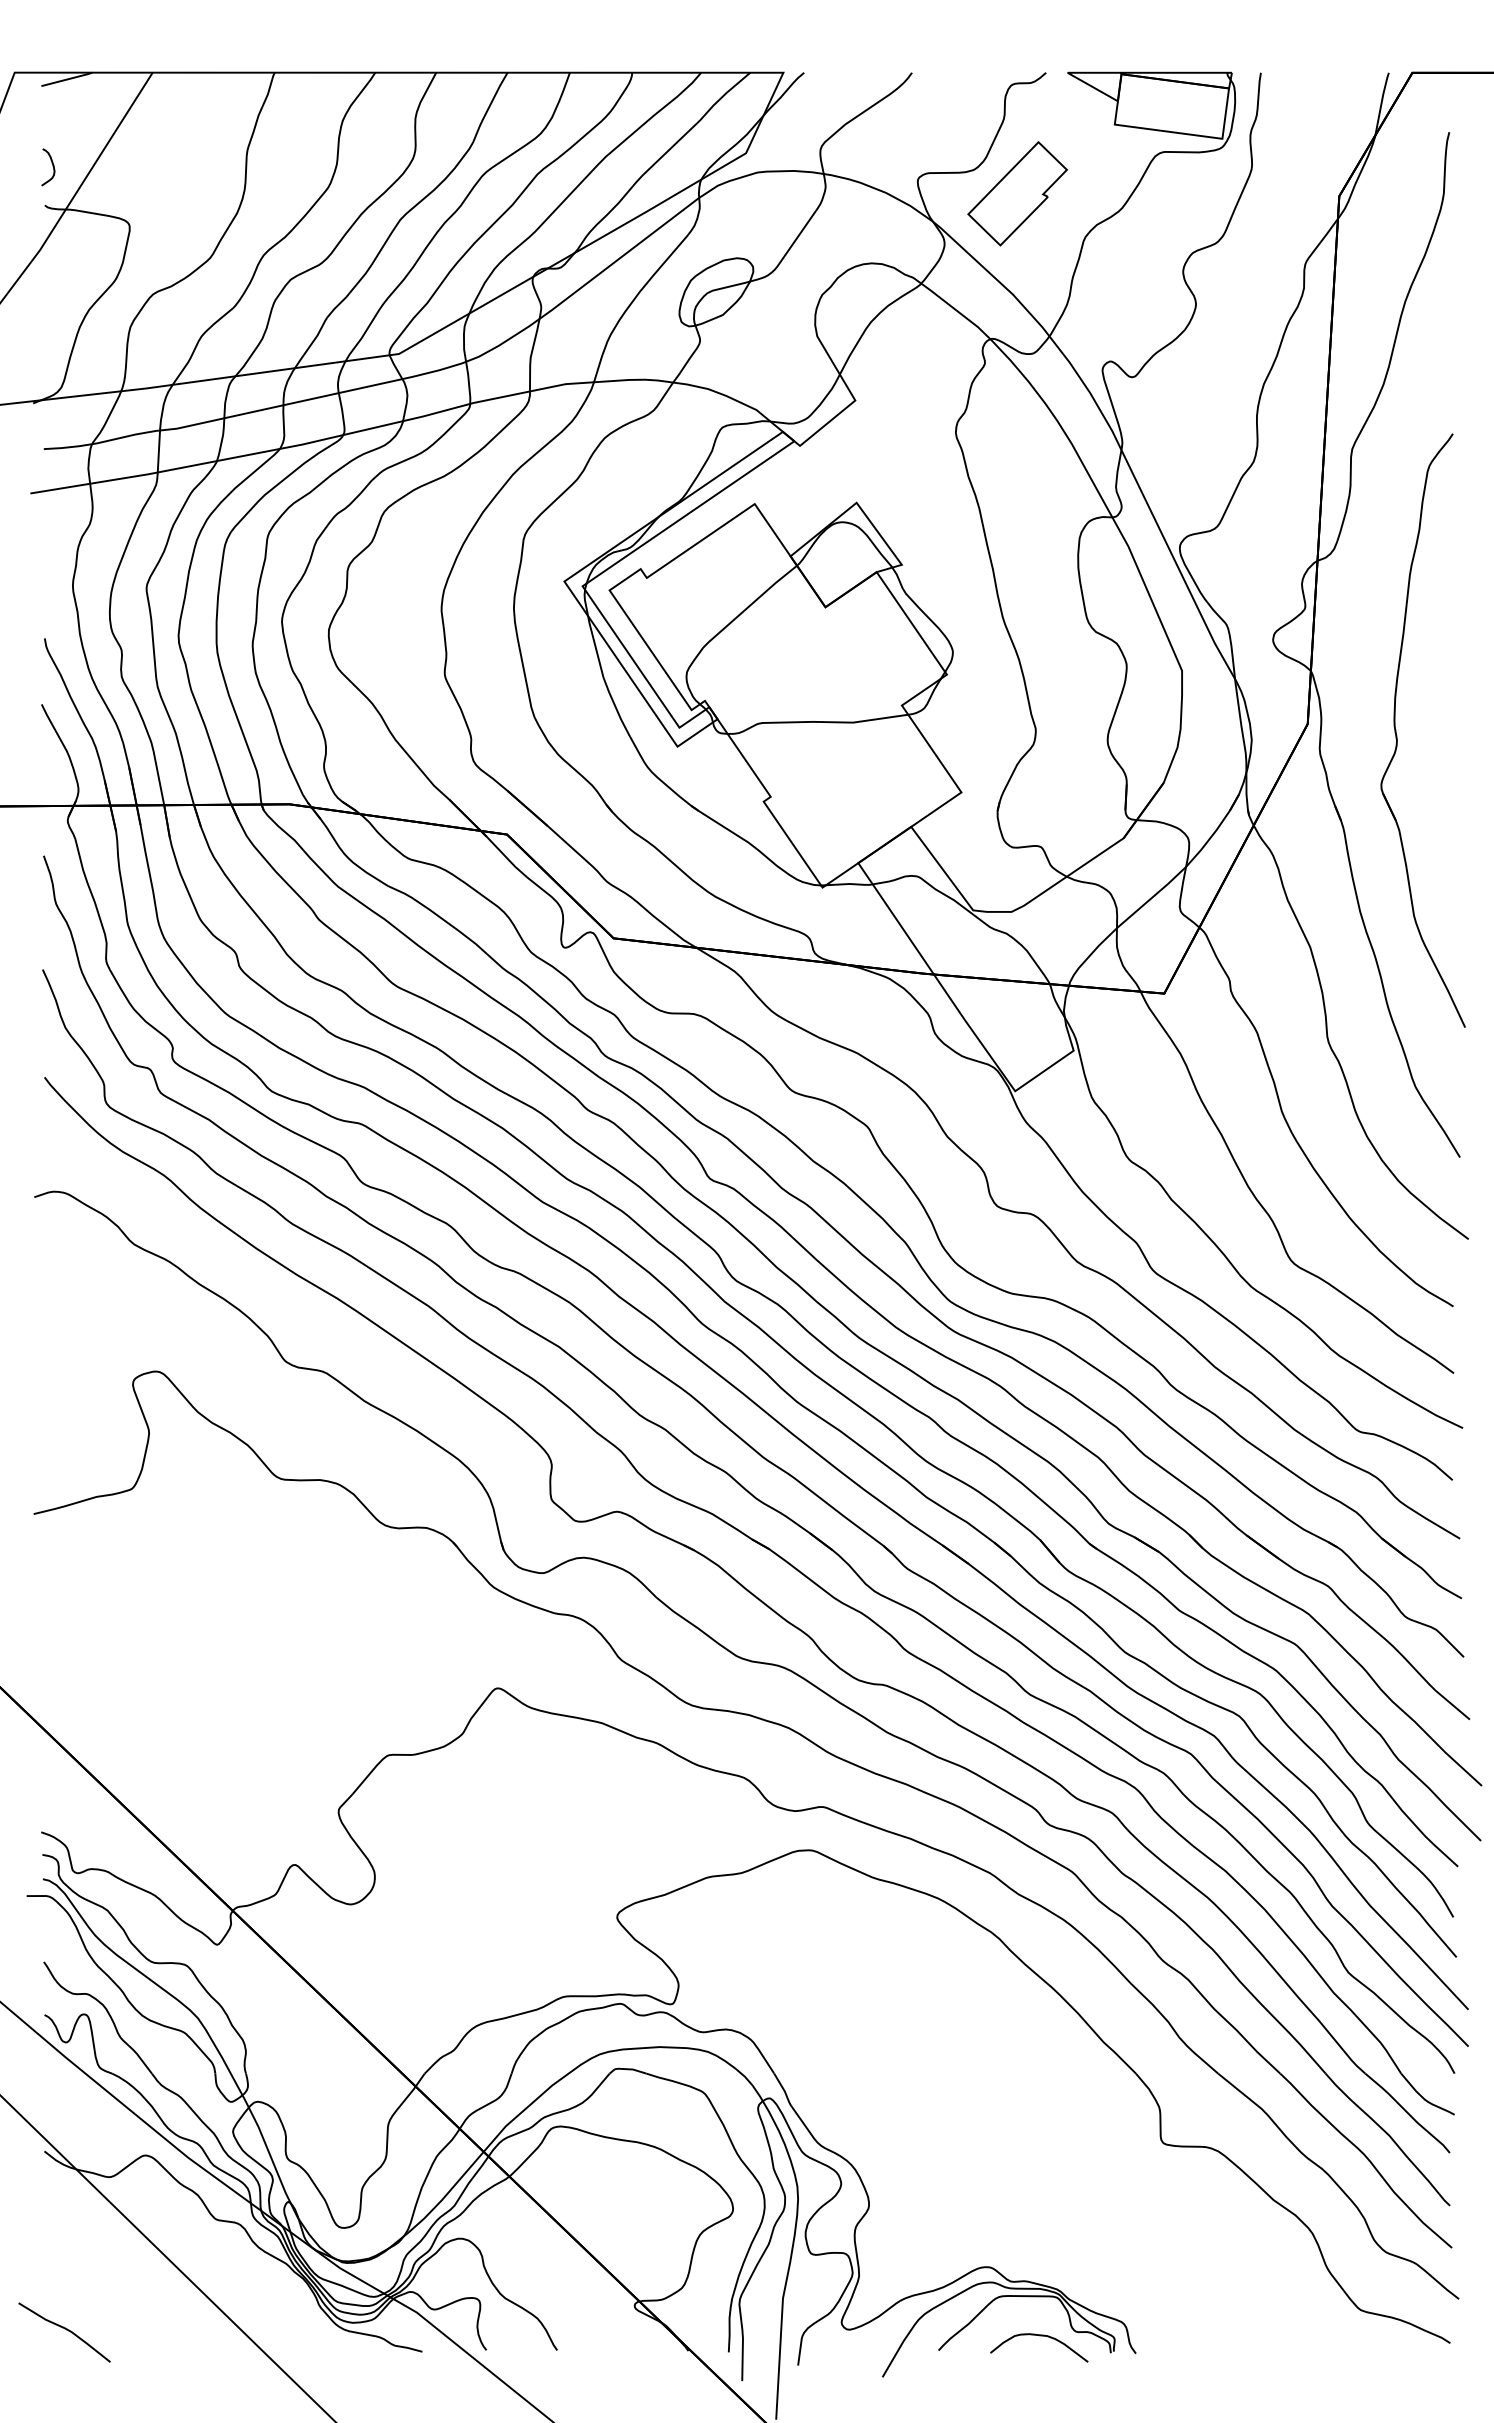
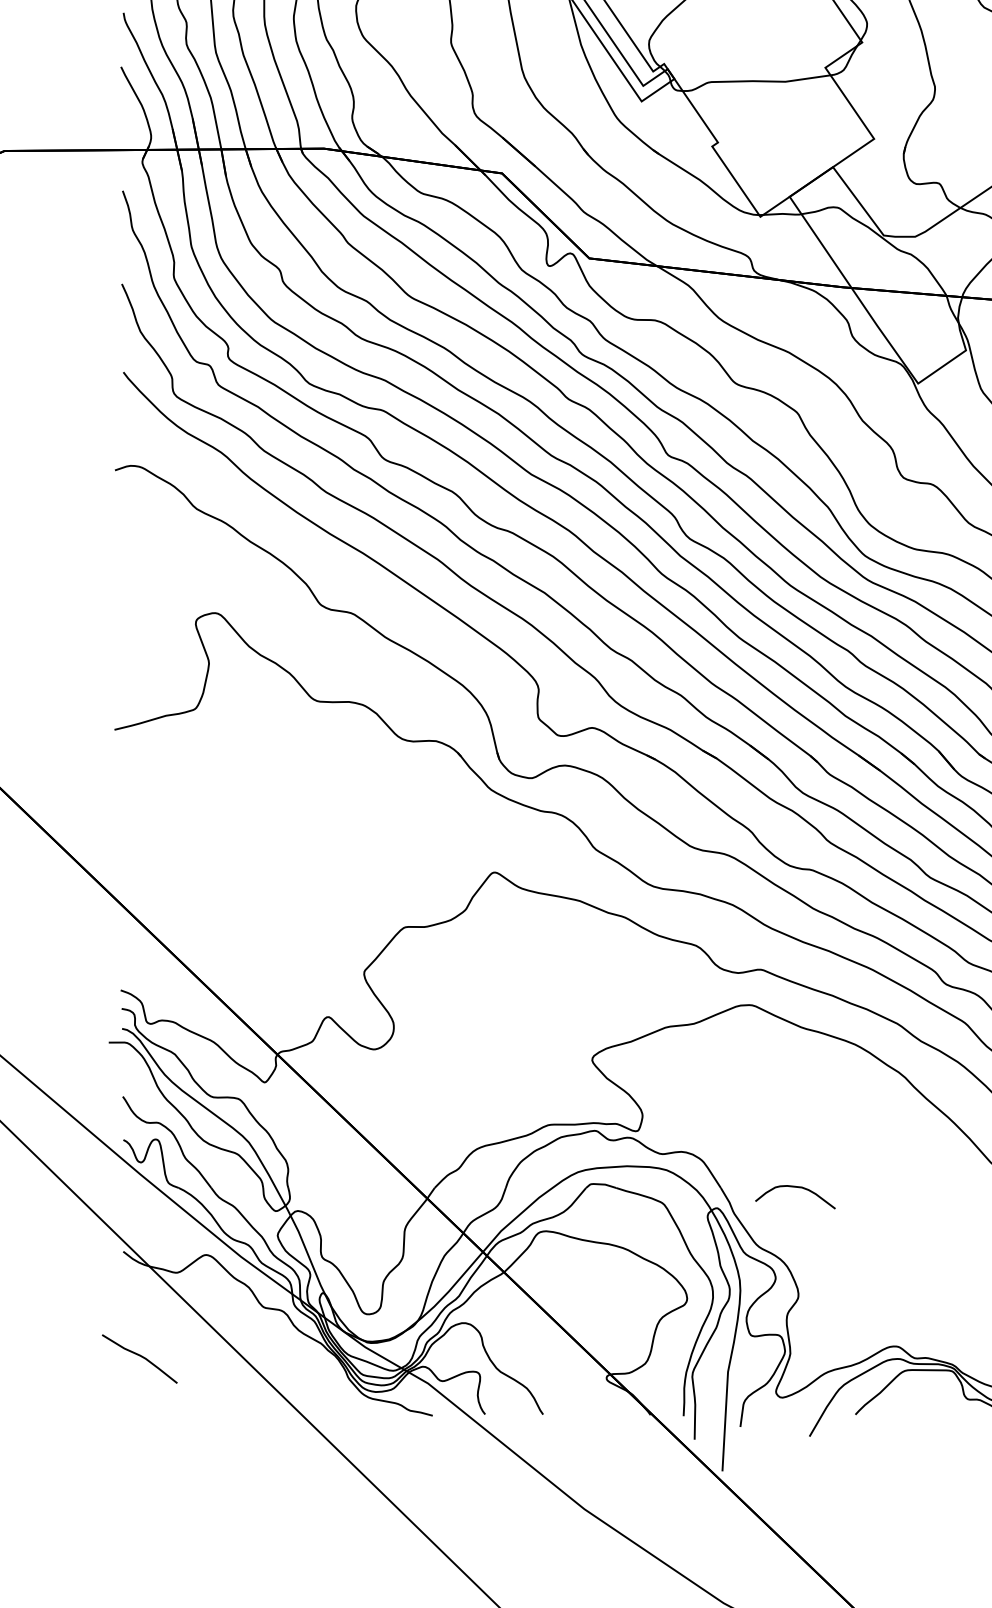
curve: (66, 2330) -> (141, 1357), moved
curve: (1039, 2336) -> (795, 1187), moved

